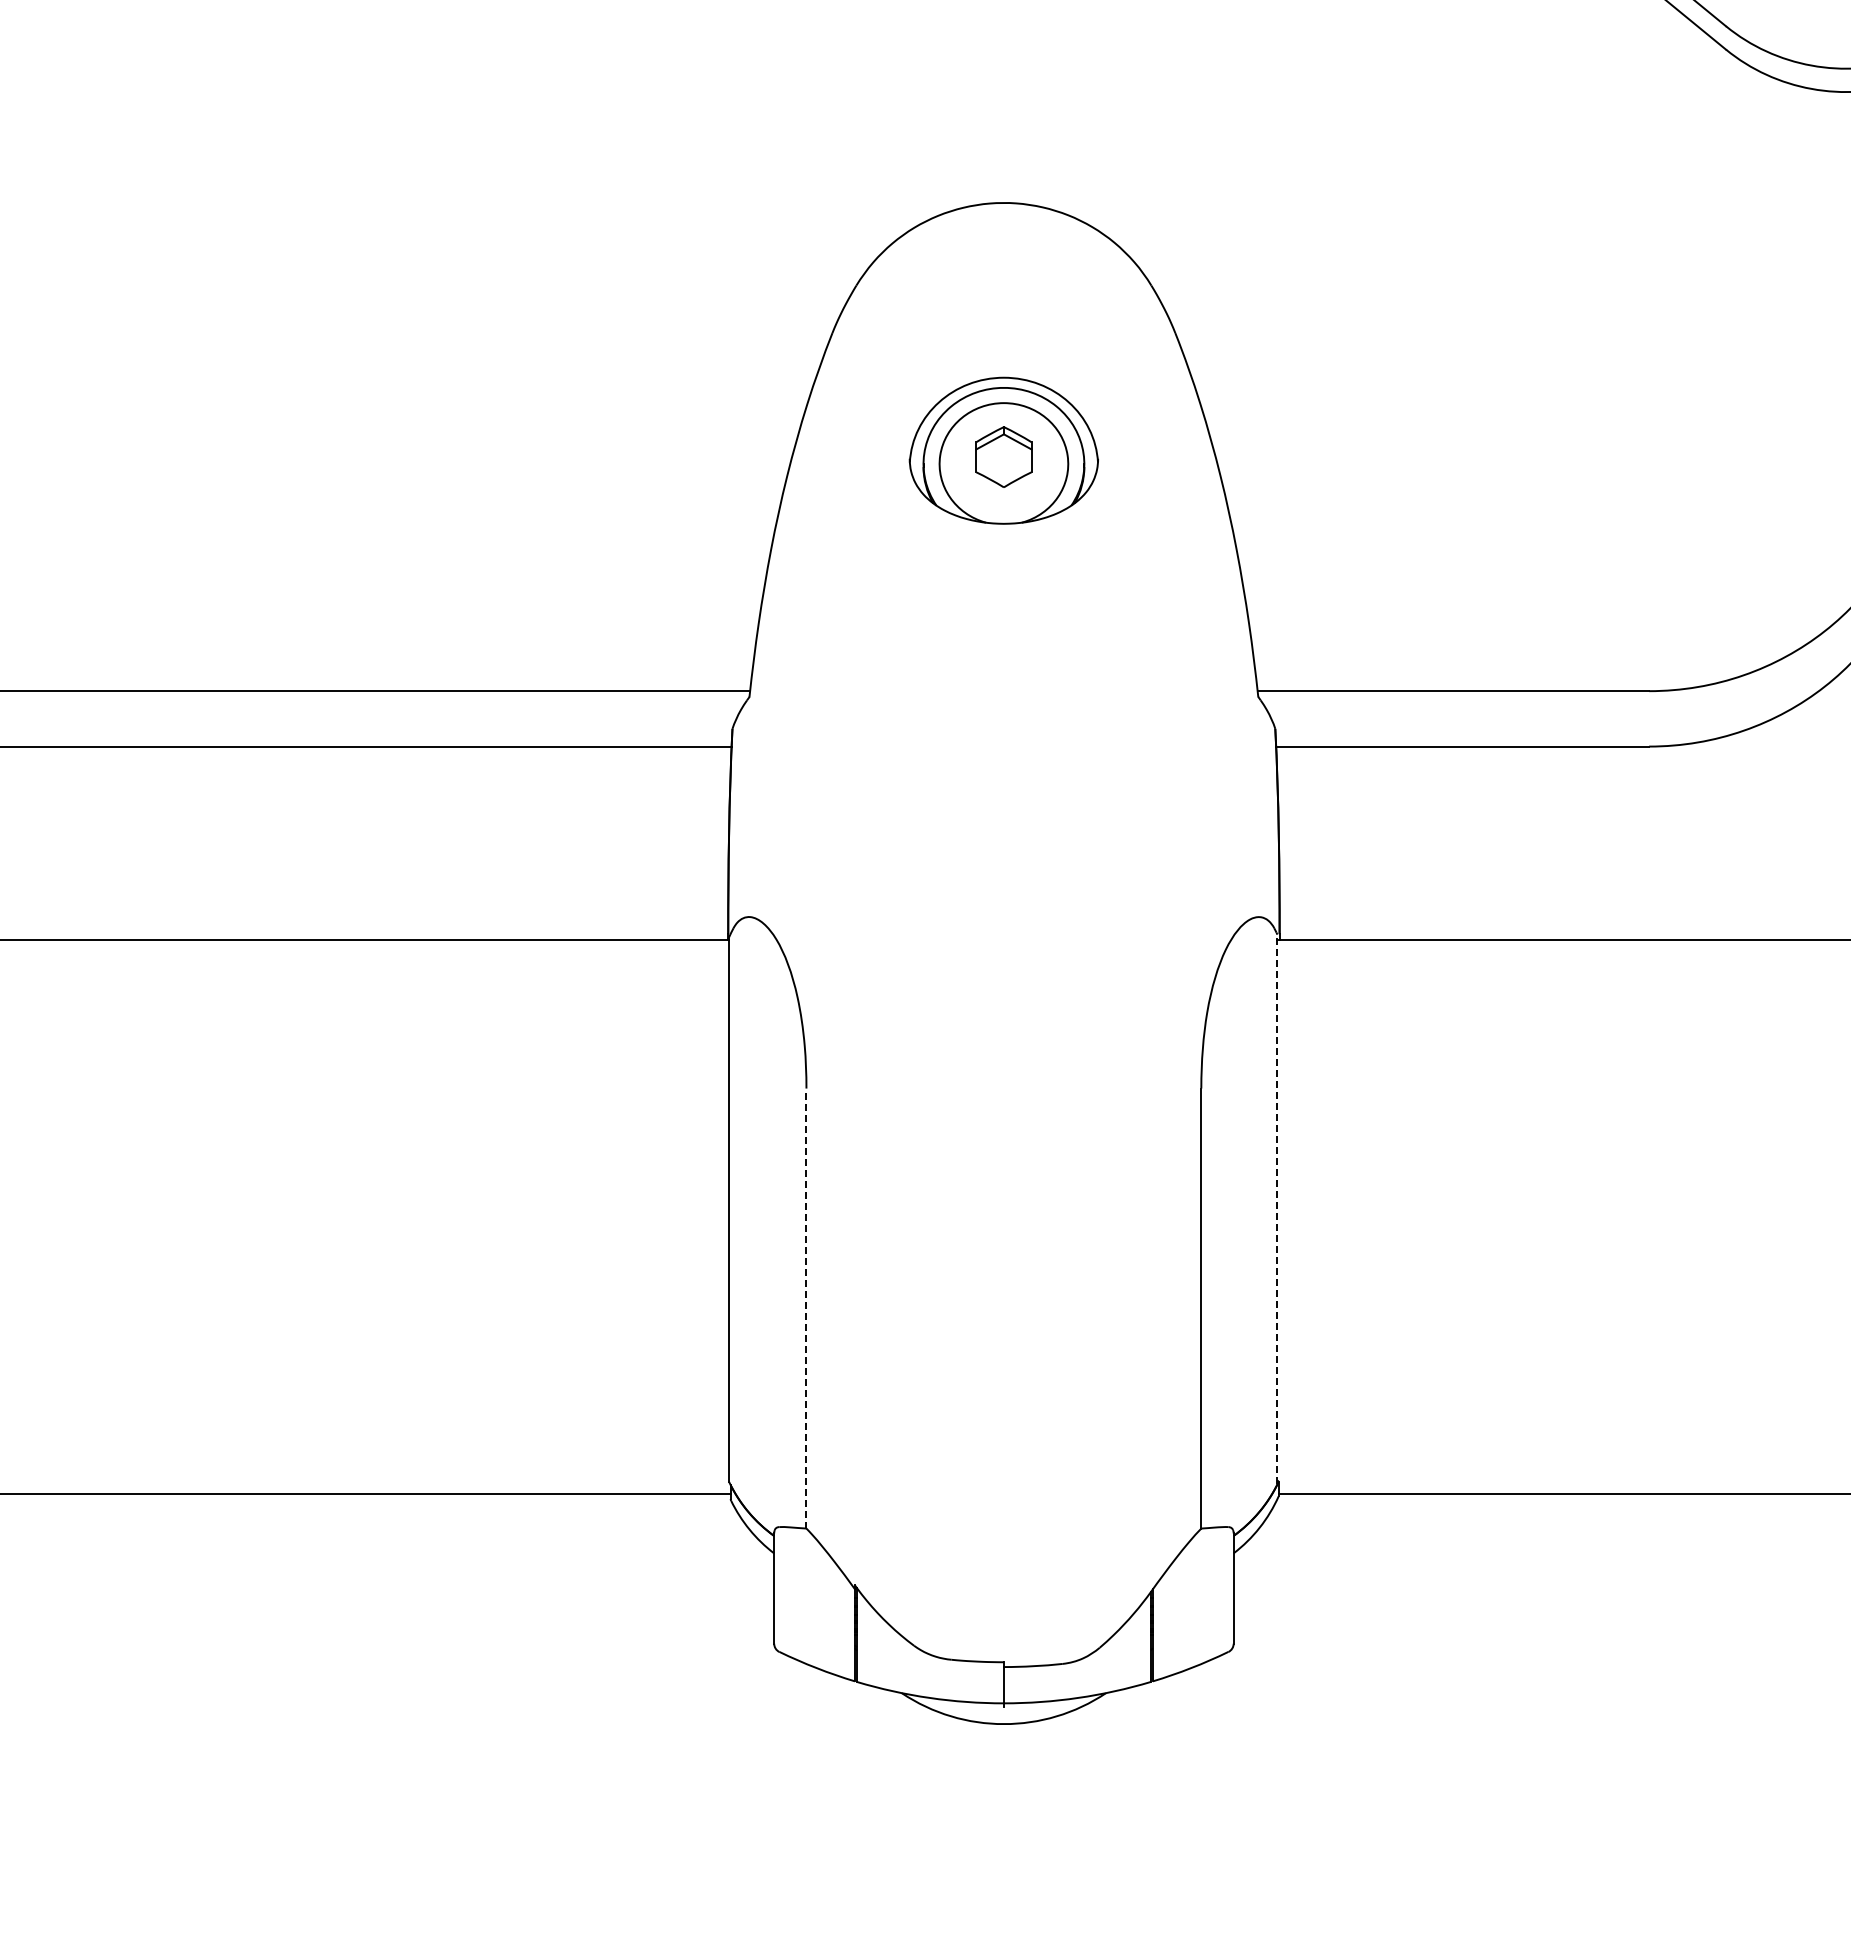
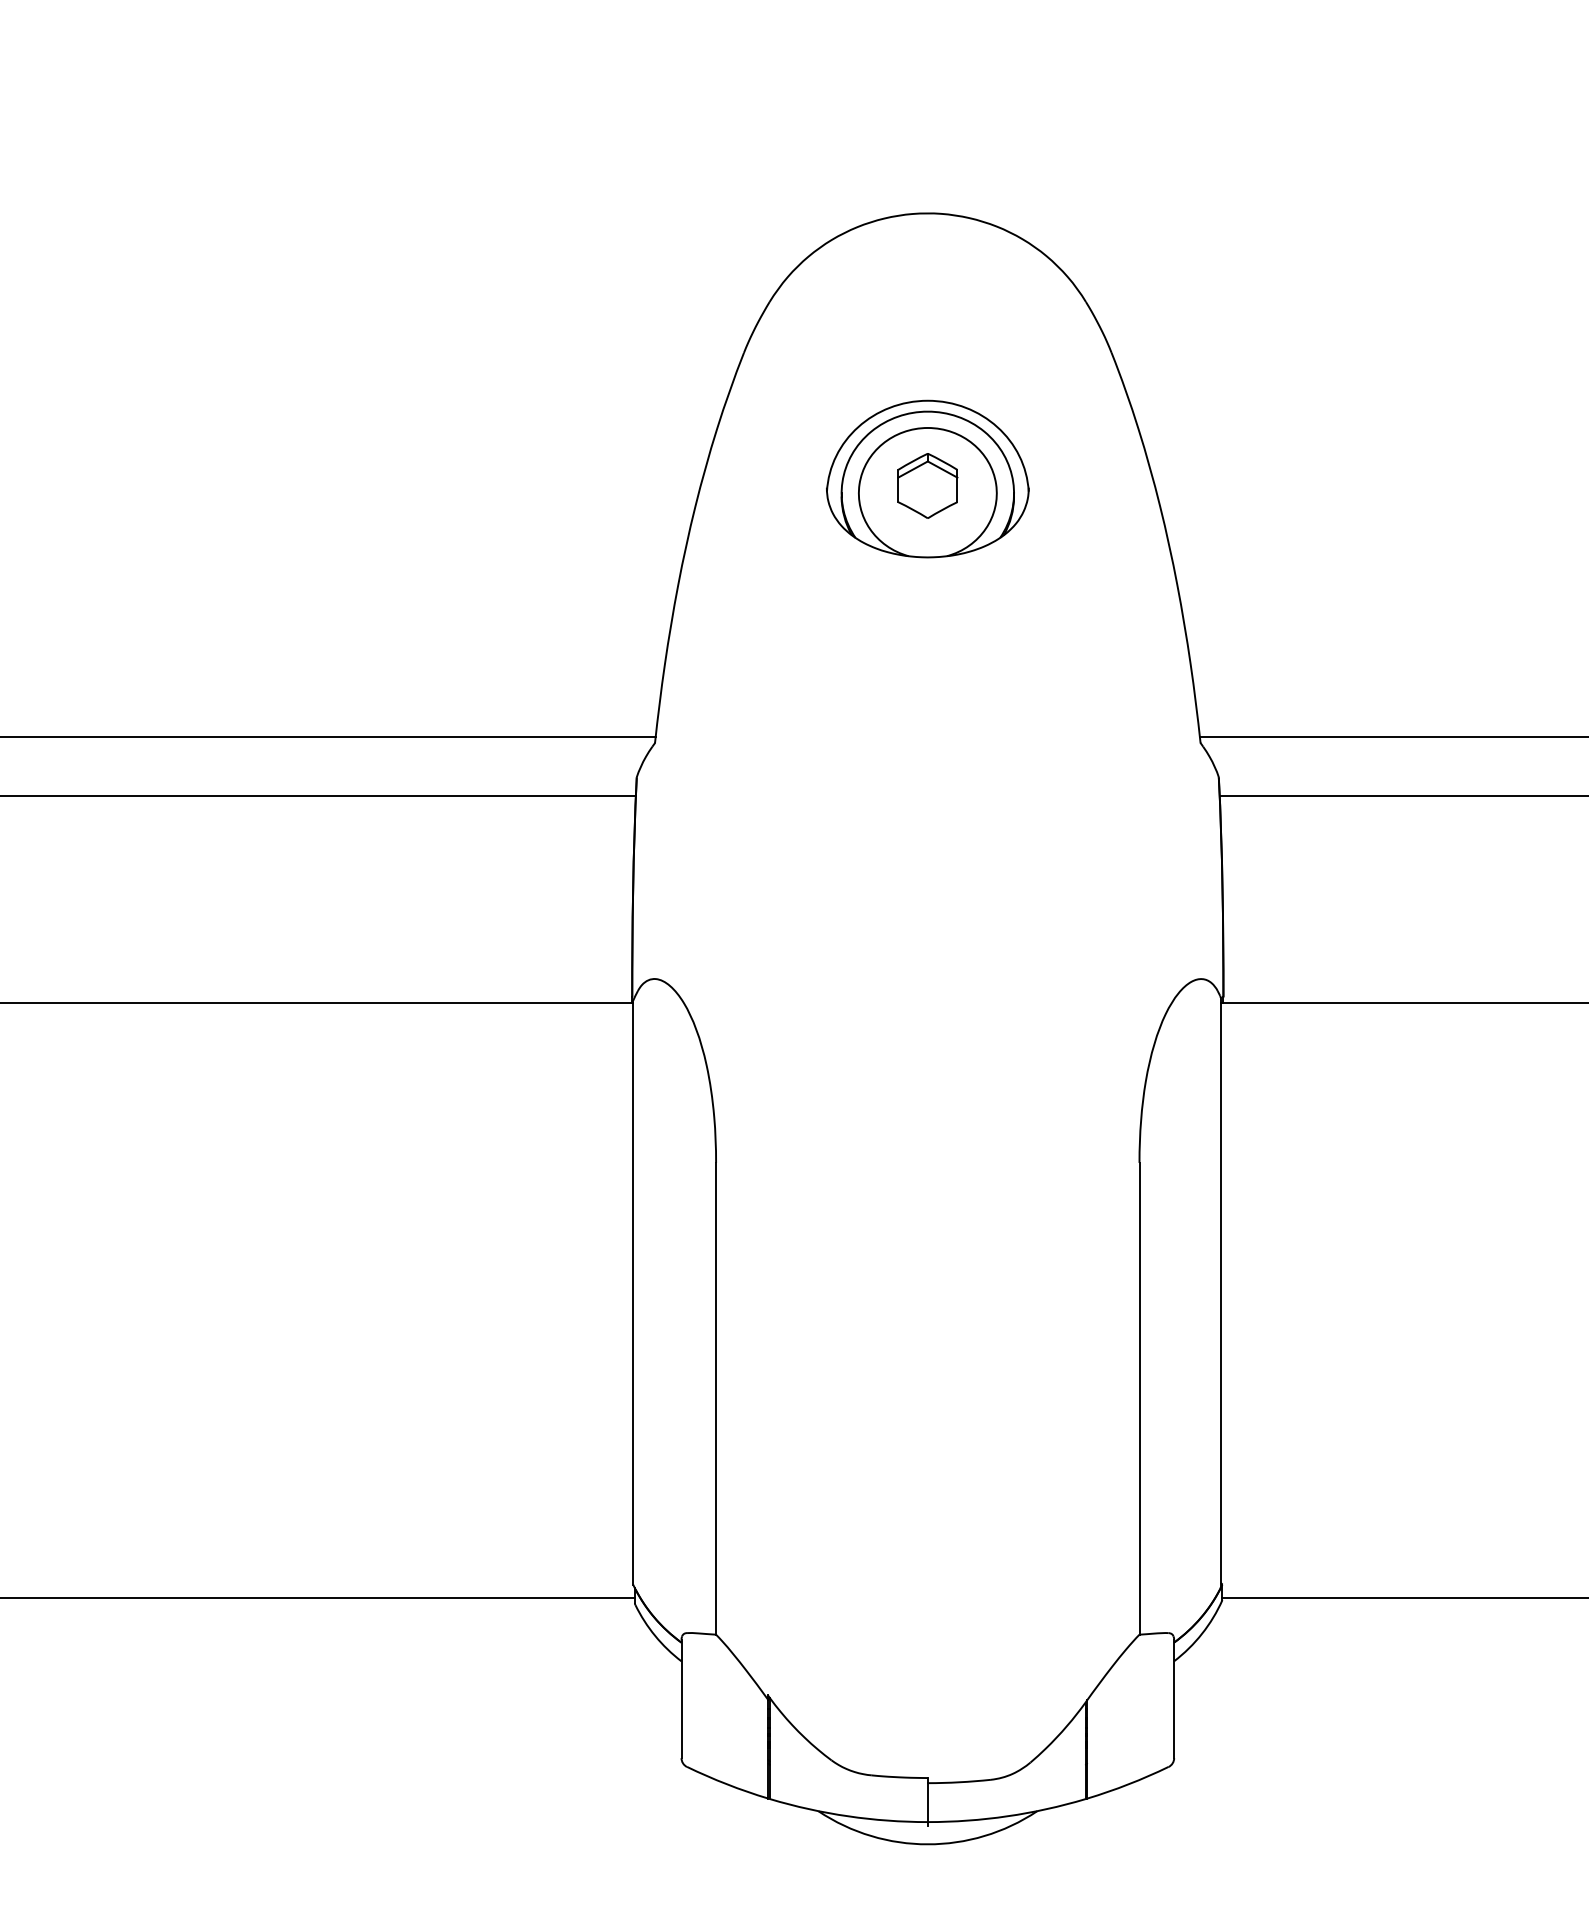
line: (1277, 1209) -> (1221, 1292), dashed -> solid
line: (806, 1308) -> (716, 1398), dashed -> solid

